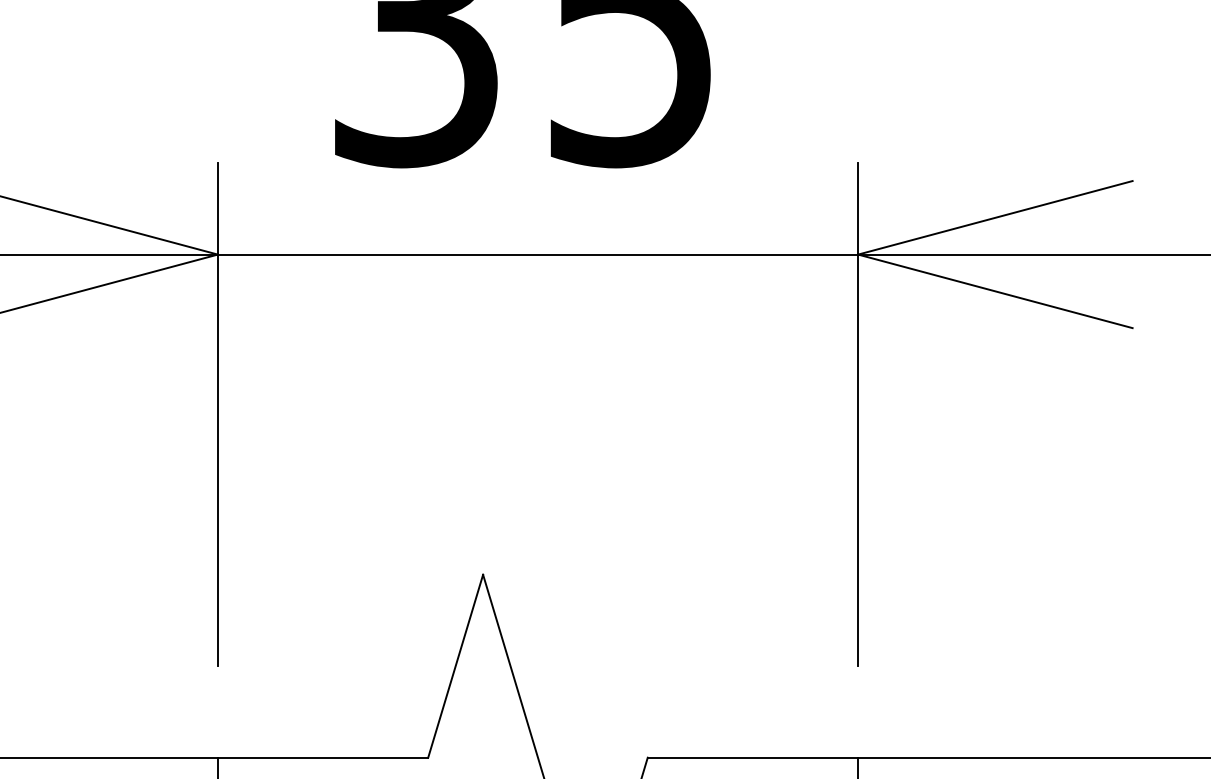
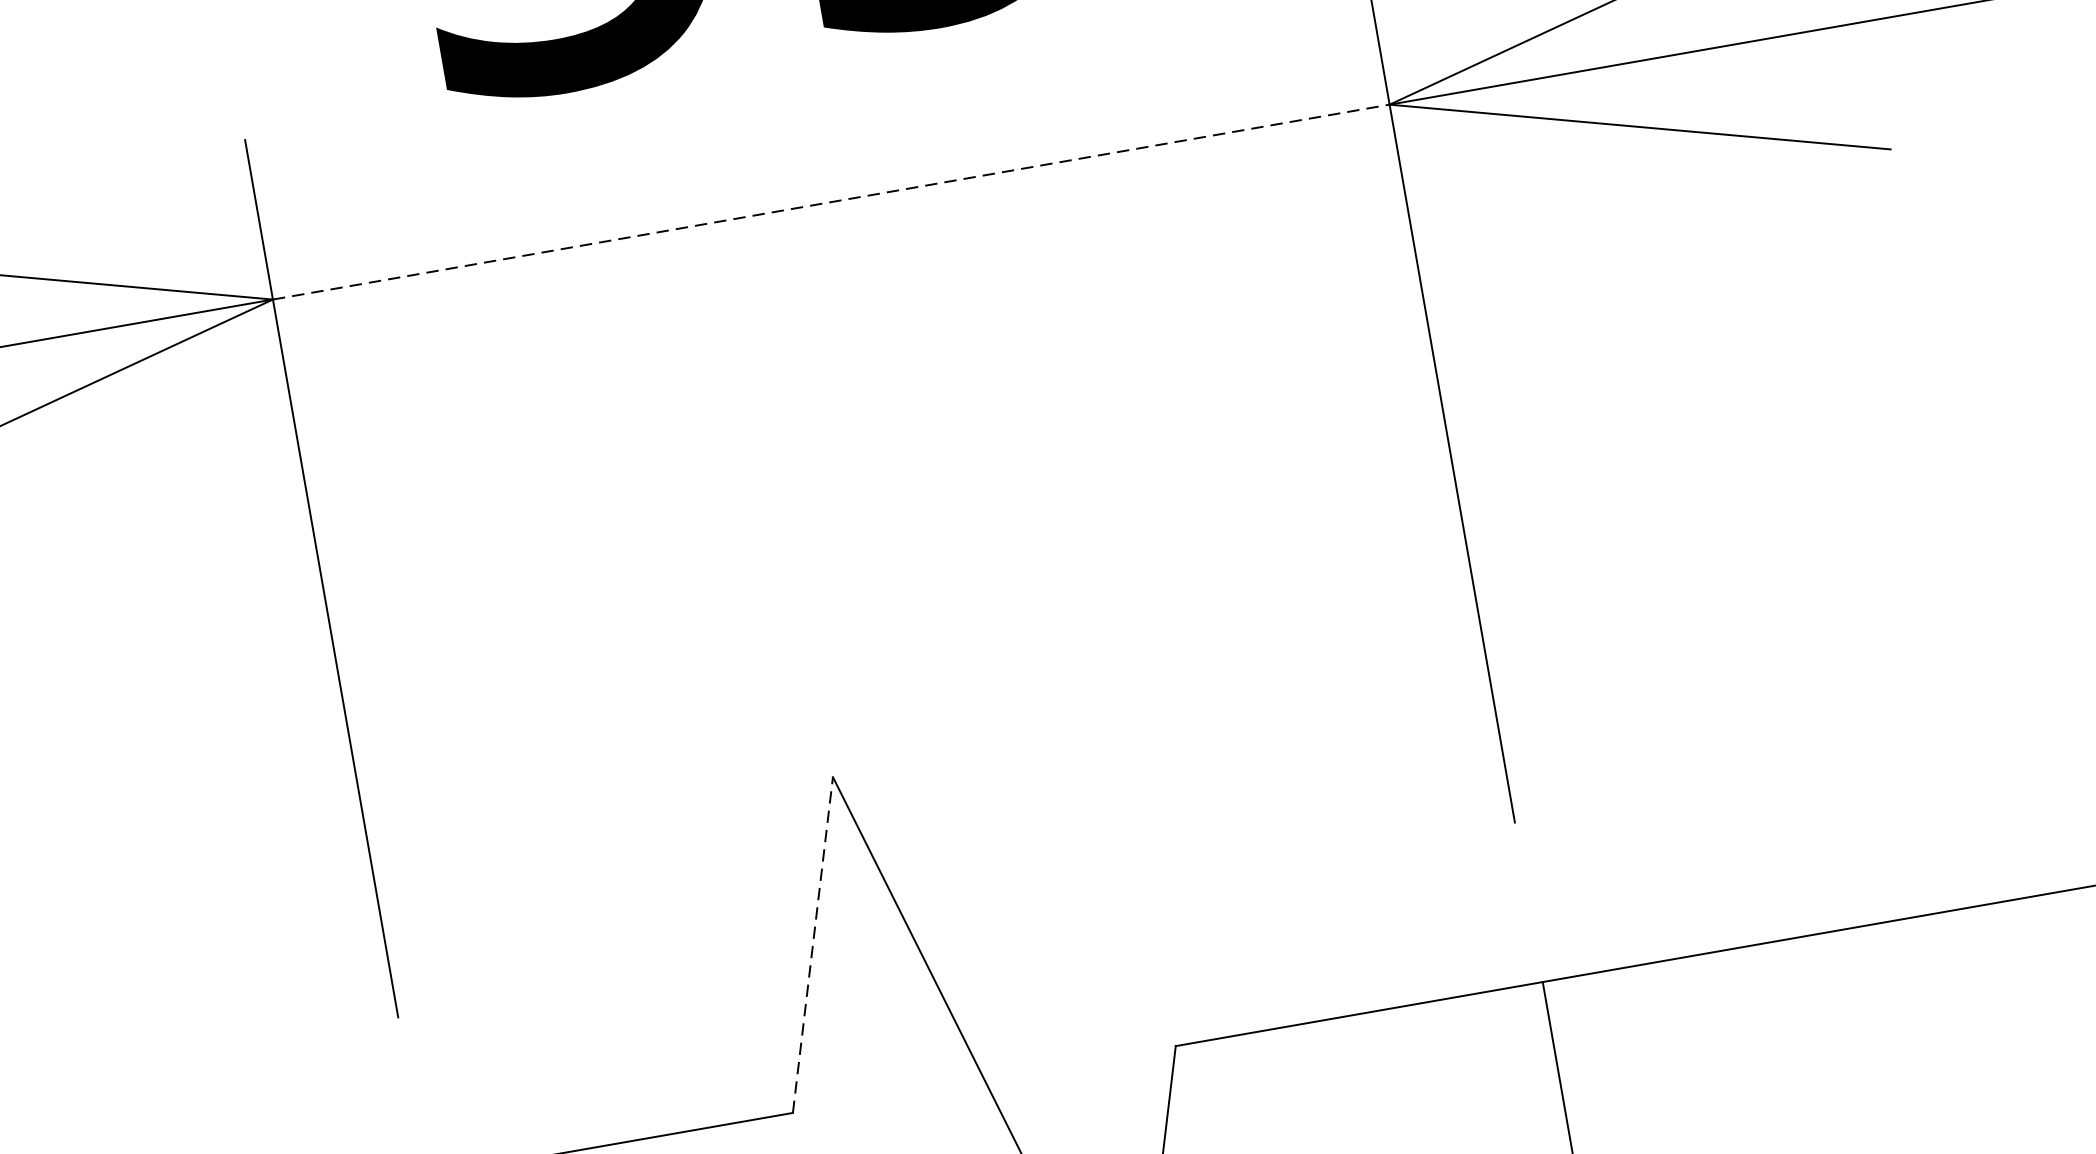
line: (538, 254) -> (832, 201), solid -> dashed
line: (455, 666) -> (812, 945), solid -> dashed

